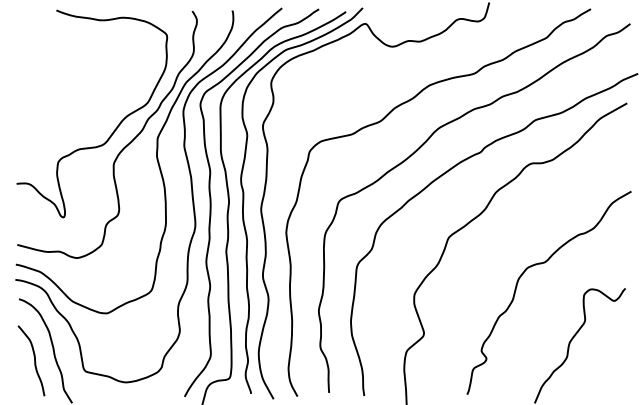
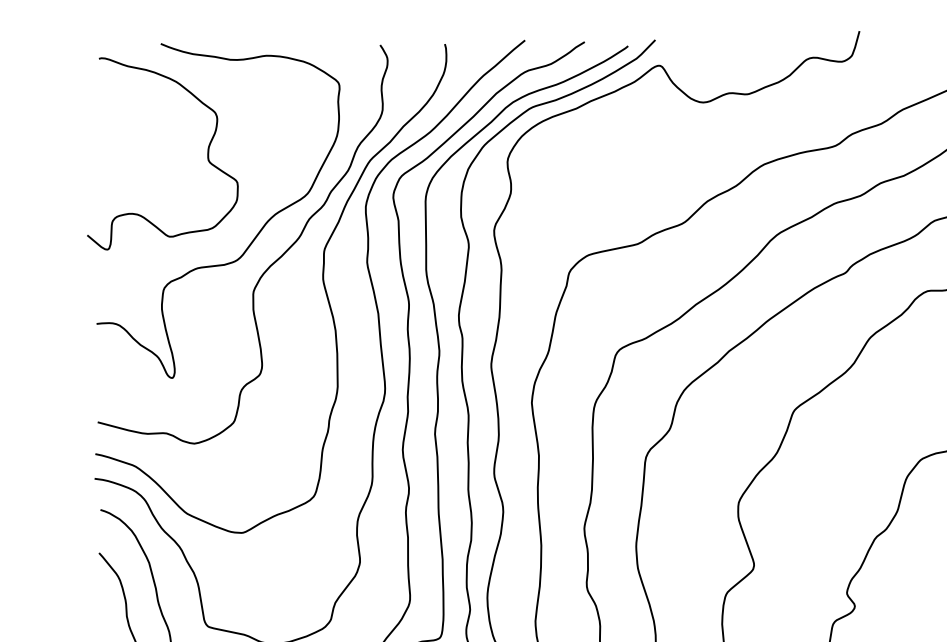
curve: (84, 78) -> (206, 153), added

